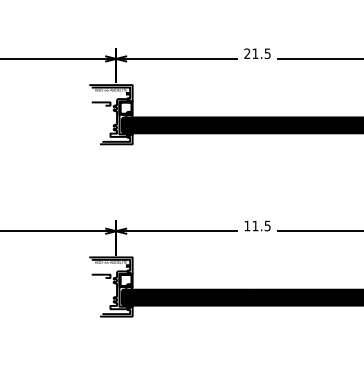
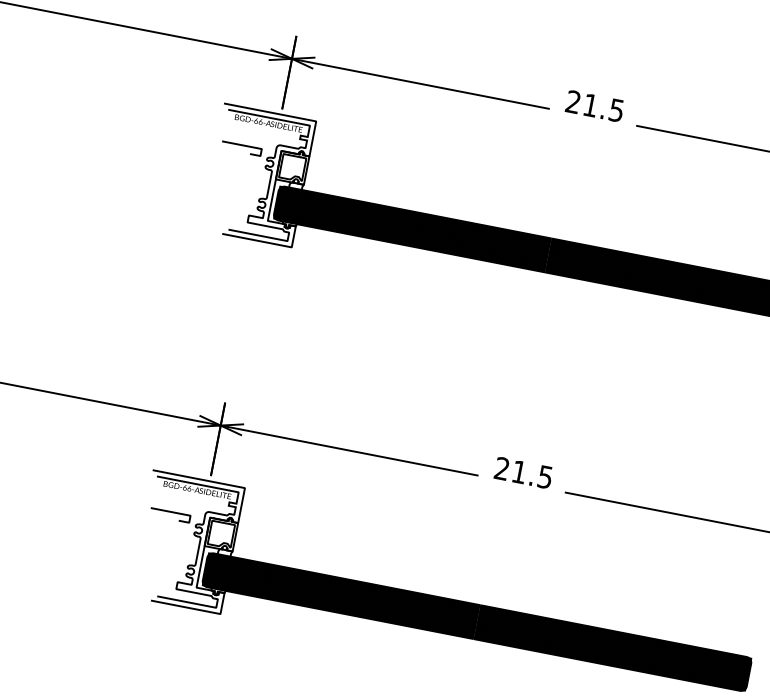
text: (247, 225) -> (502, 467), 11.5 -> 21.5

